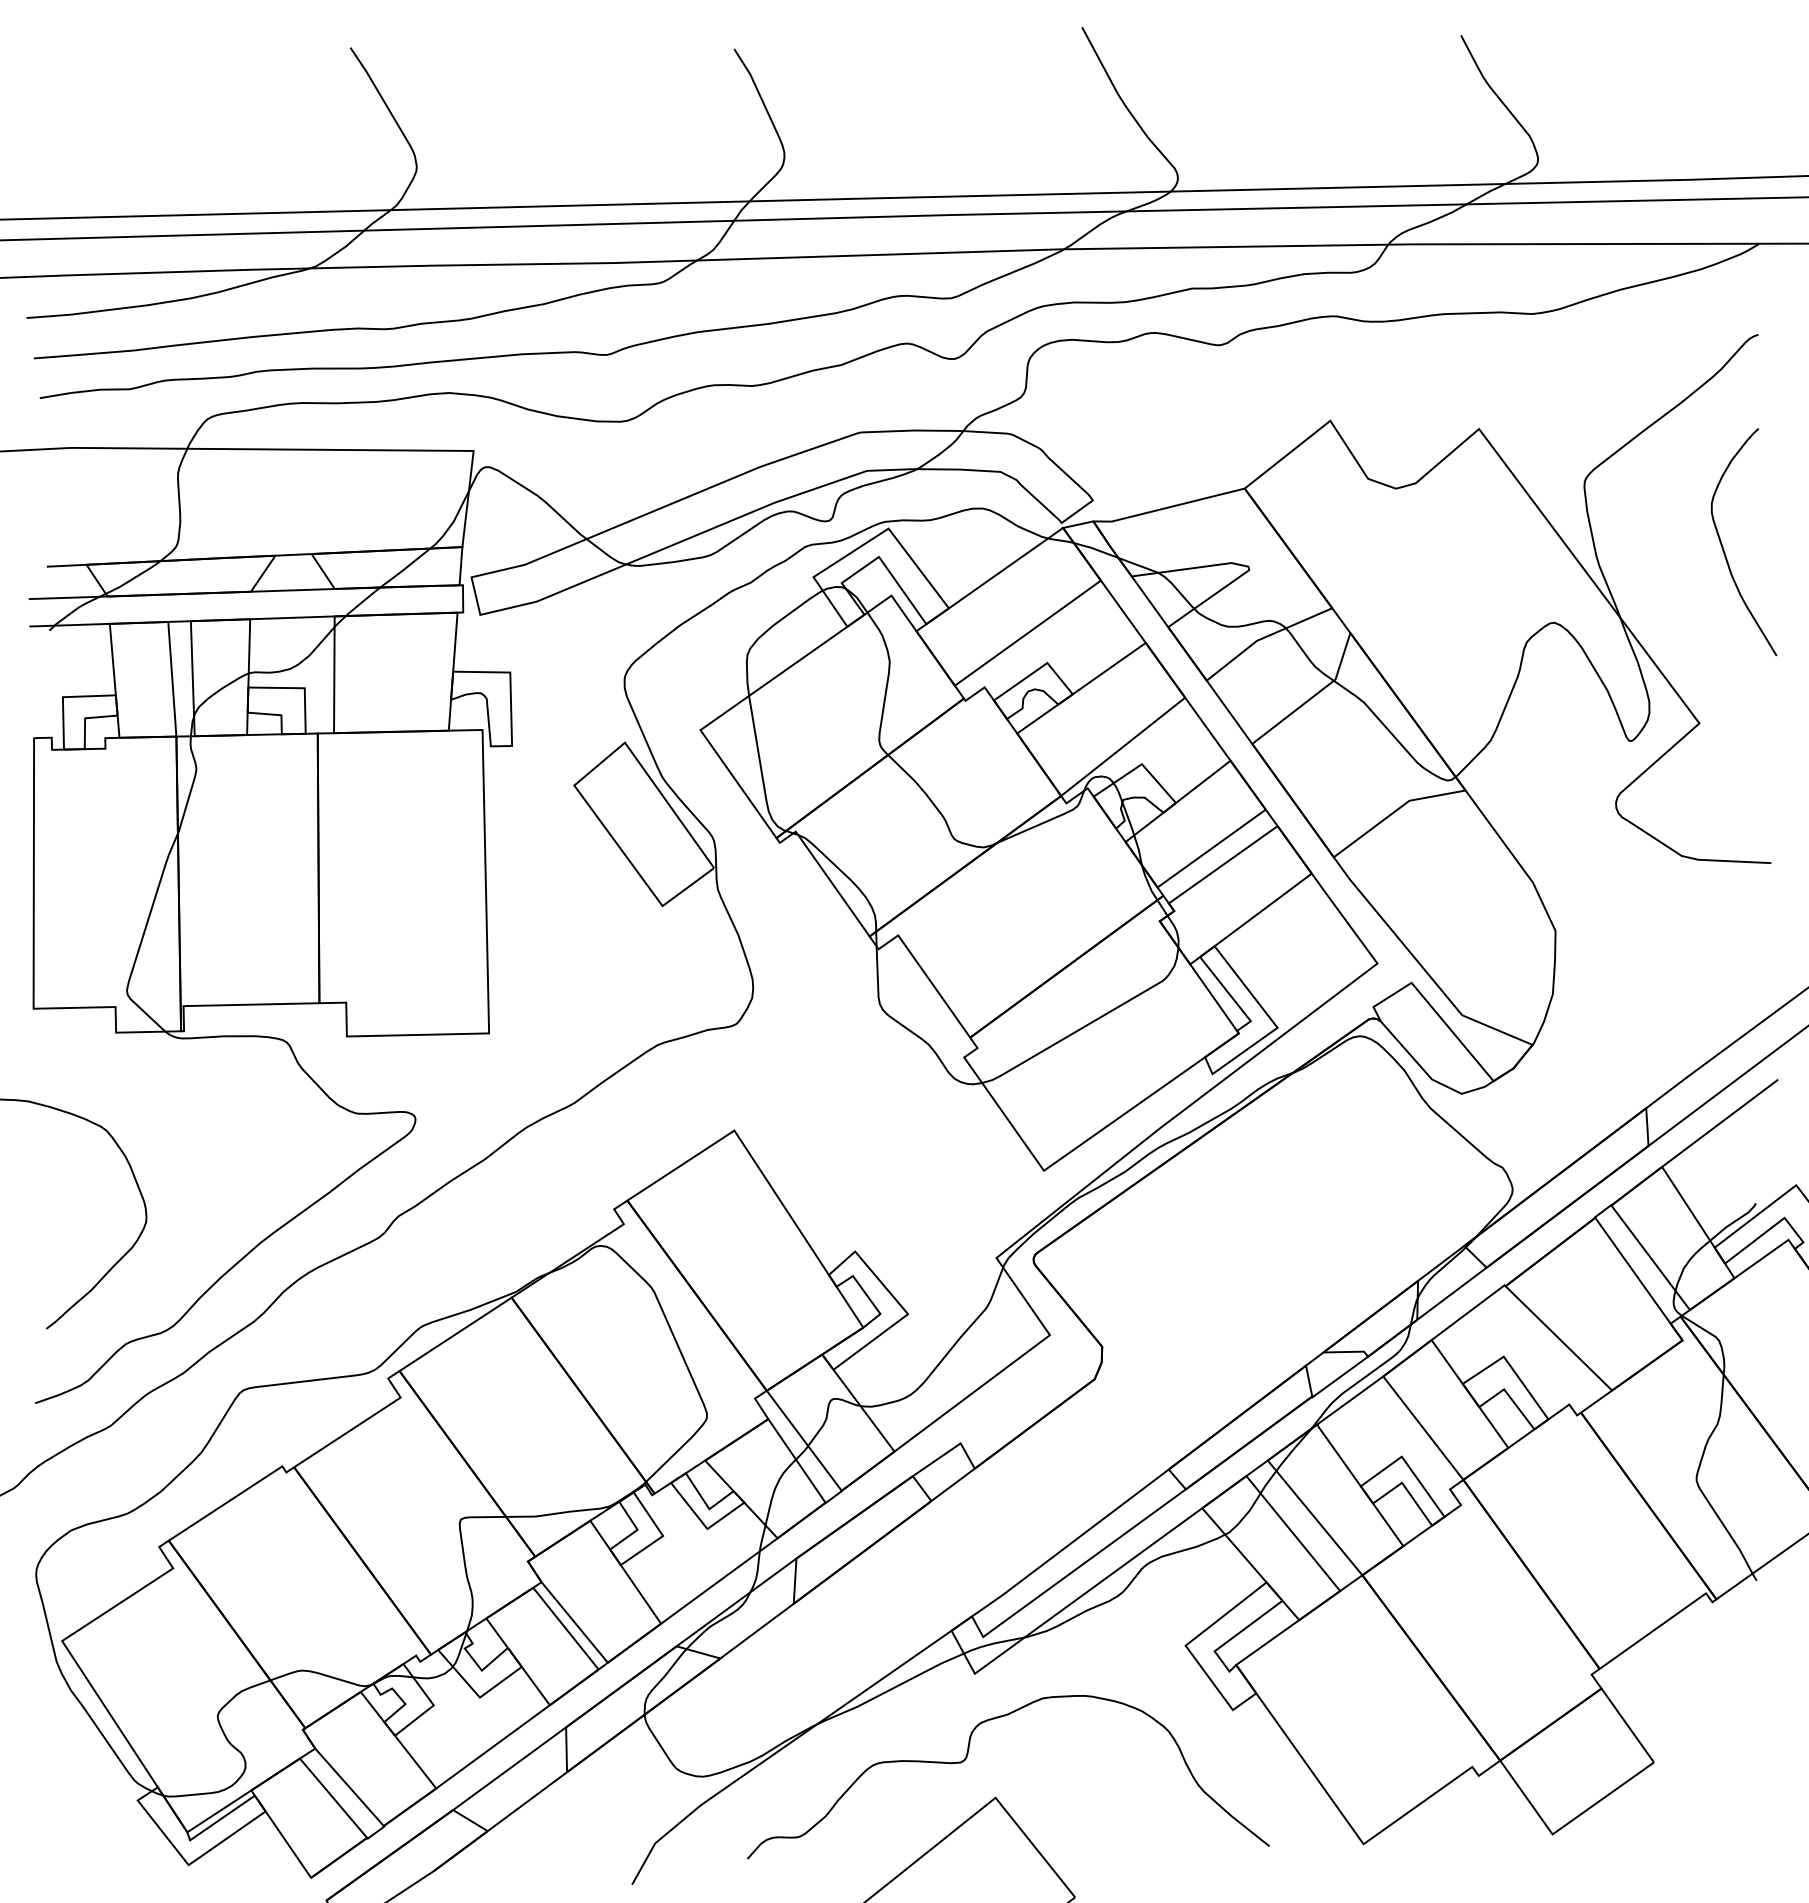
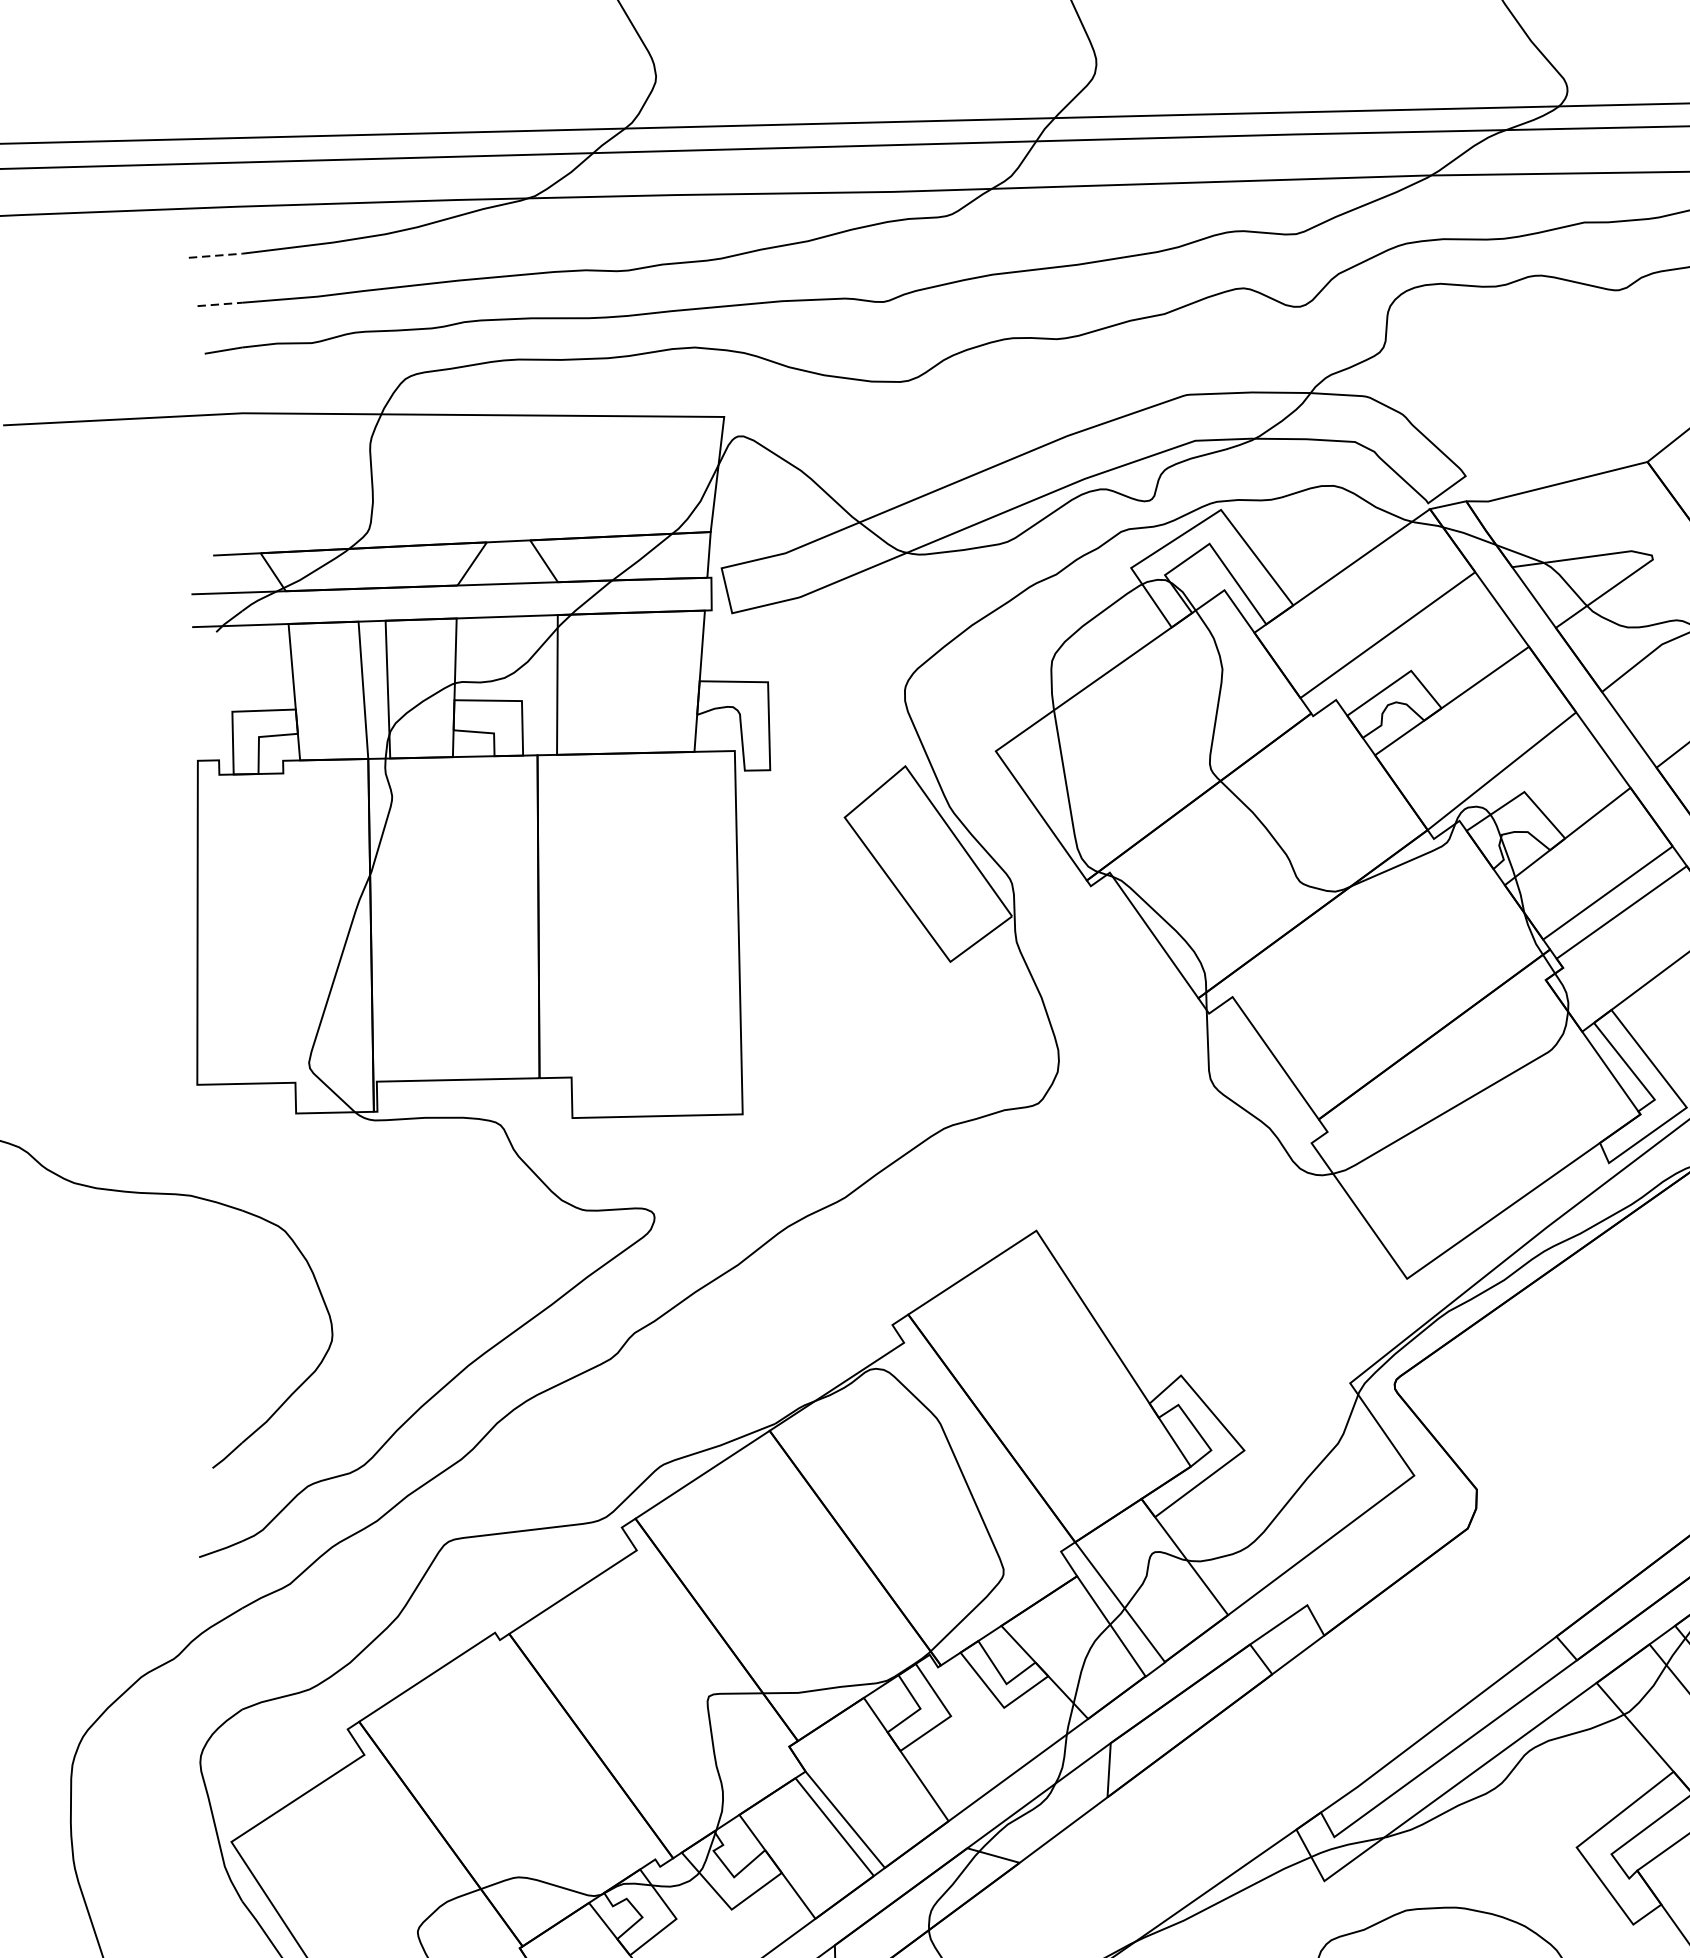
line: (49, 316) -> (216, 255), solid -> dashed
line: (52, 357) -> (219, 305), solid -> dashed

